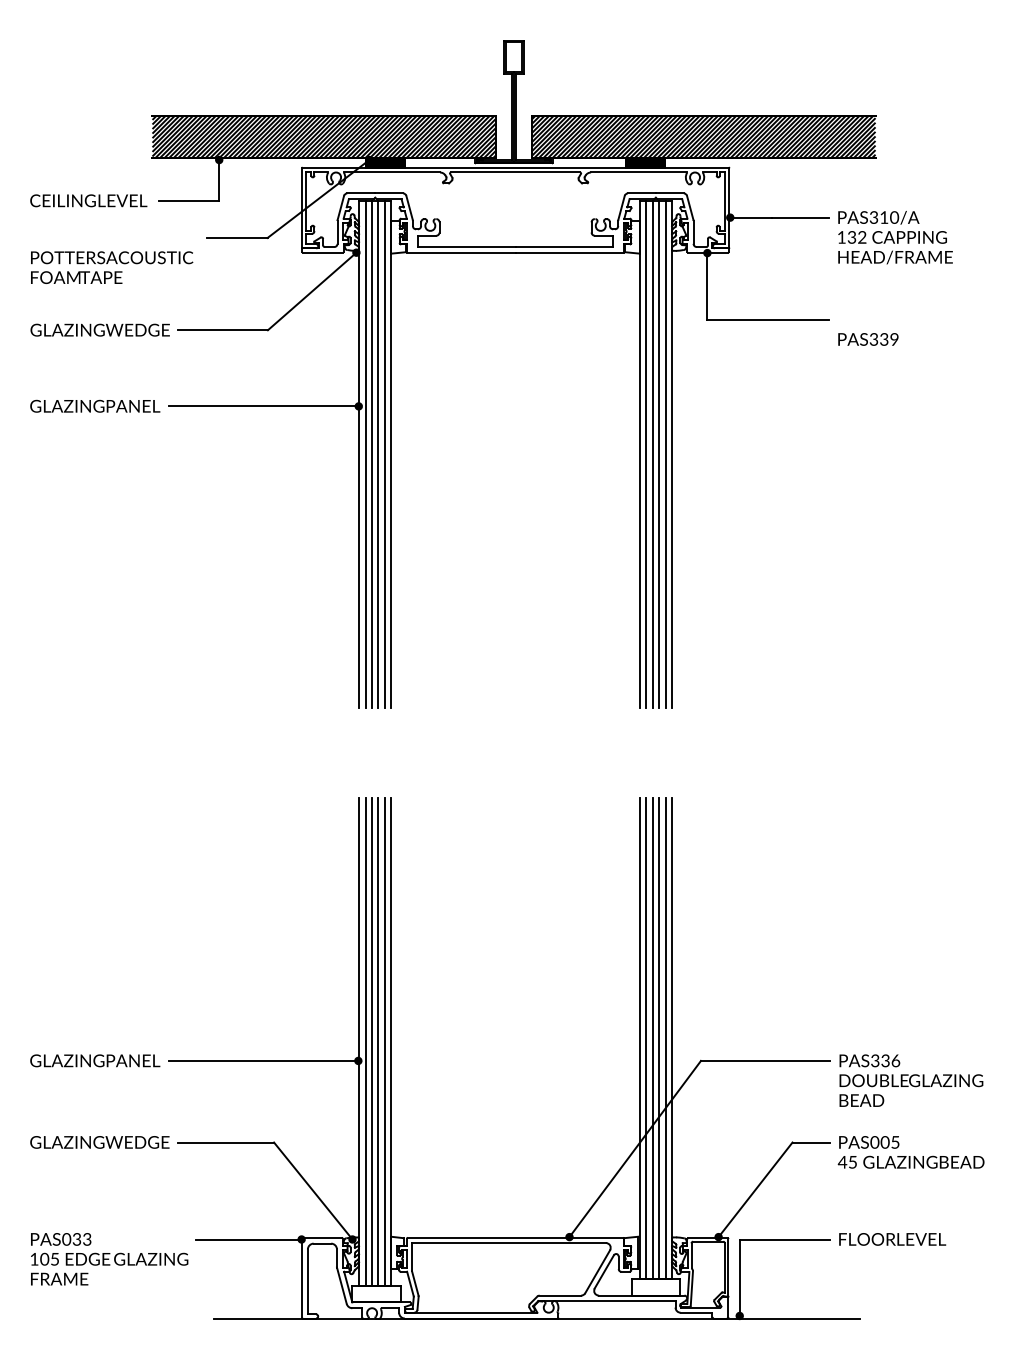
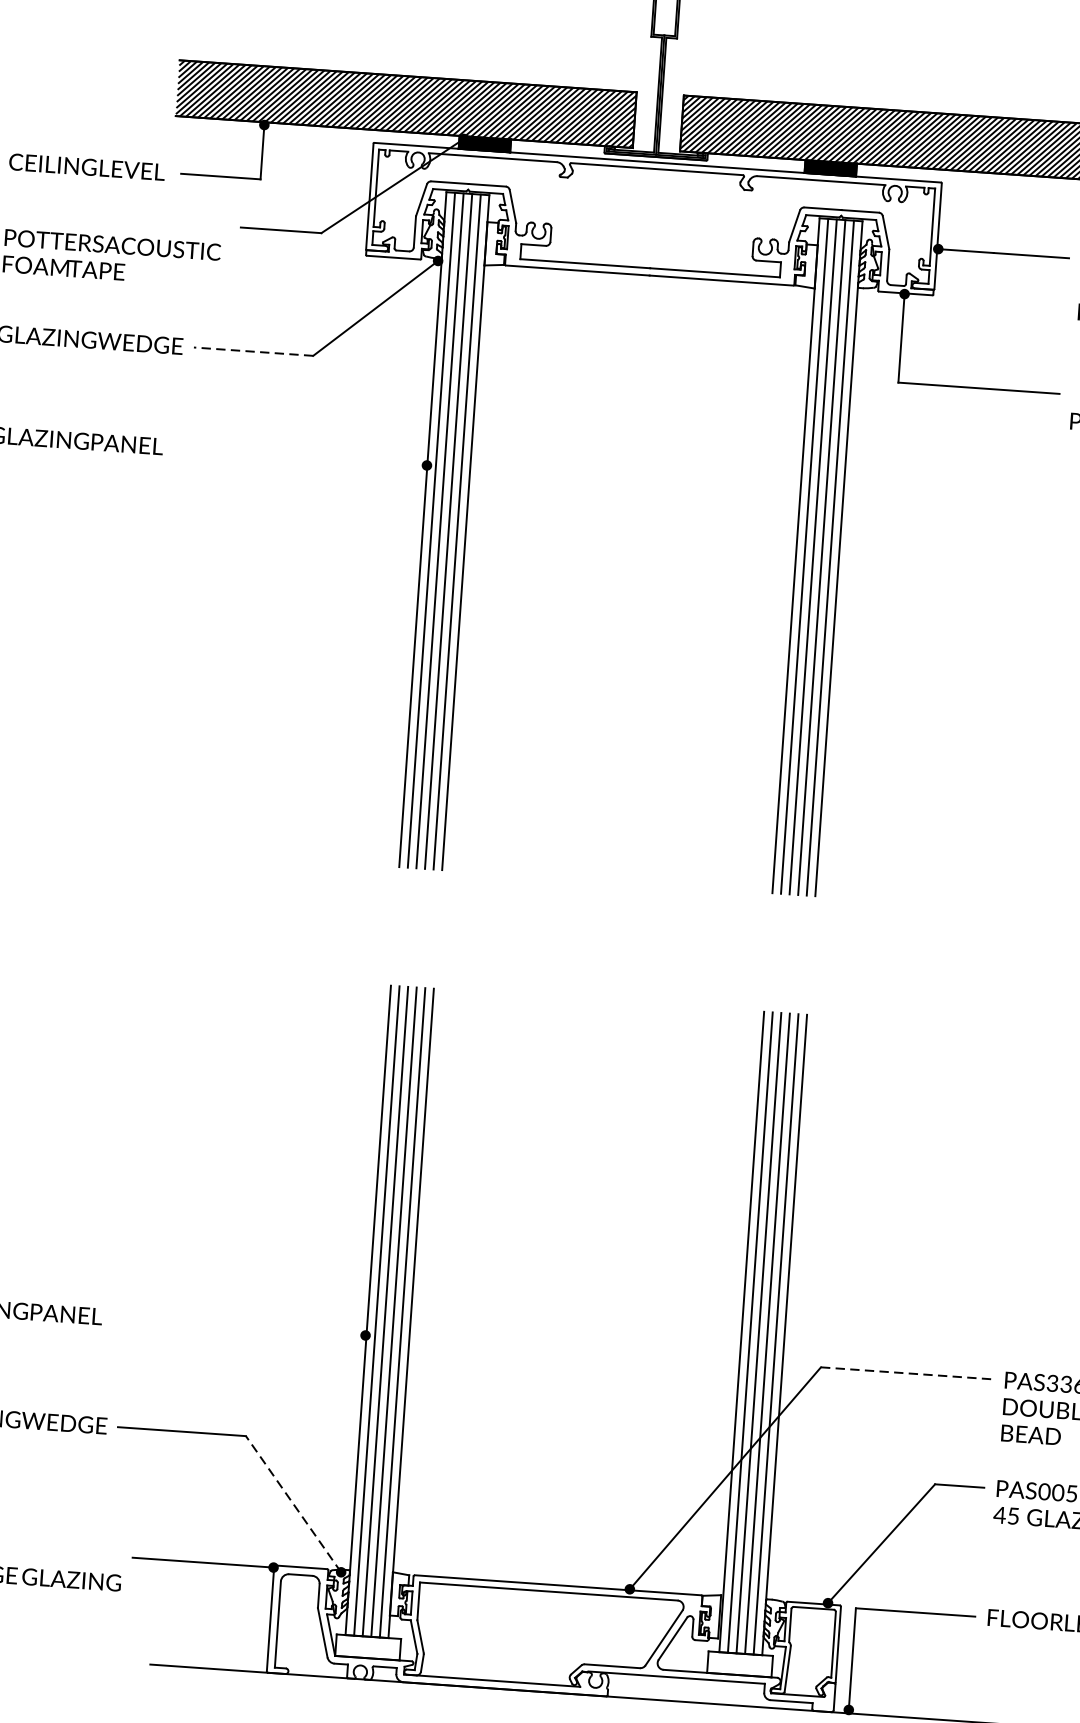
line: (223, 330) -> (254, 352), solid -> dashed
line: (263, 406) -> (300, 456), removed
line: (263, 1060) -> (239, 1326), removed
line: (765, 1060) -> (906, 1372), solid -> dashed
line: (312, 1190) -> (292, 1503), solid -> dashed

